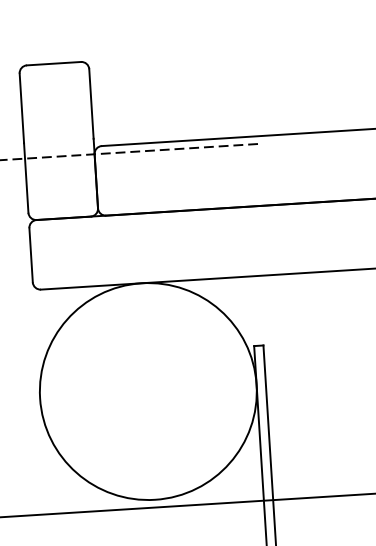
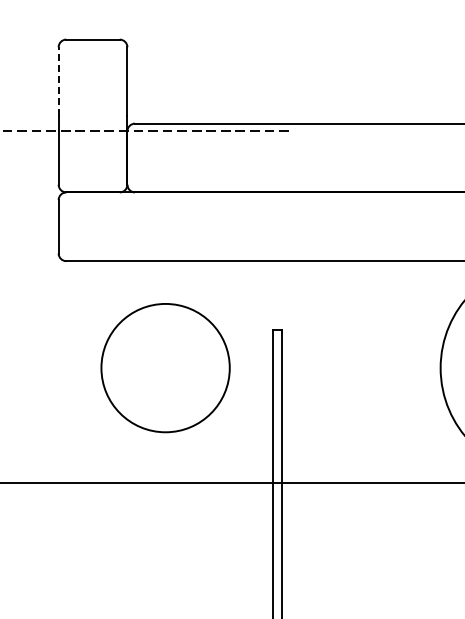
line: (21, 108) -> (58, 81), solid -> dashed
circle: (148, 391) -> (165, 368), size x0.6

